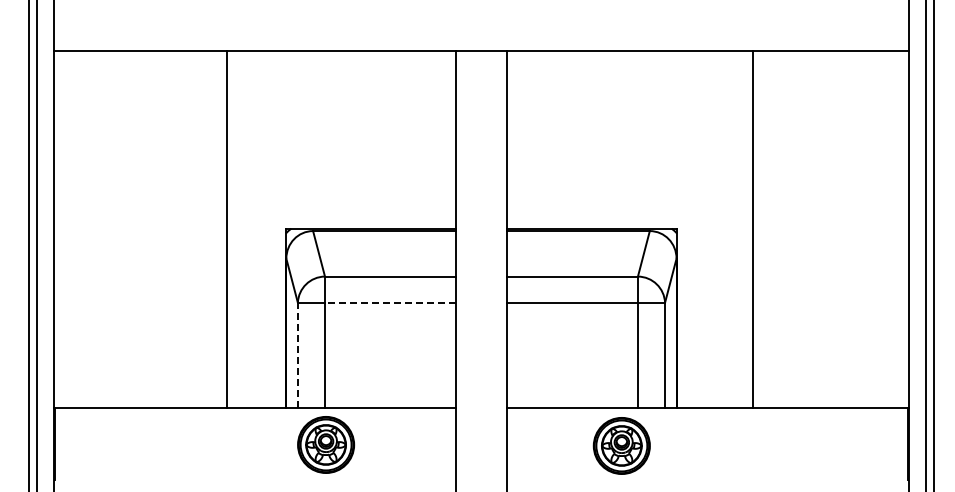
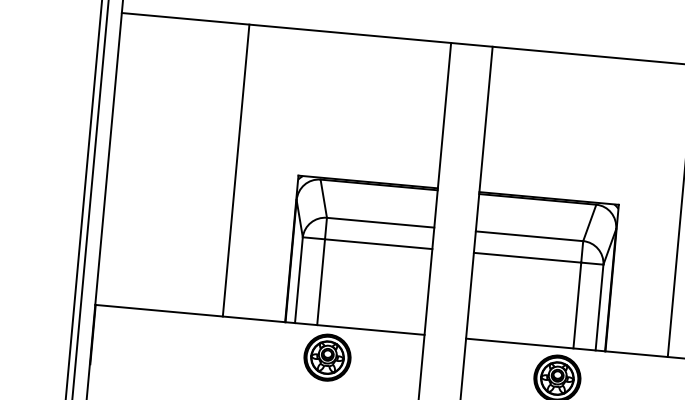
line: (226, 229) -> (235, 170), moved
line: (390, 302) -> (378, 243), dashed -> solid
line: (297, 354) -> (298, 279), dashed -> solid
part: (326, 444) -> (327, 357), moved

